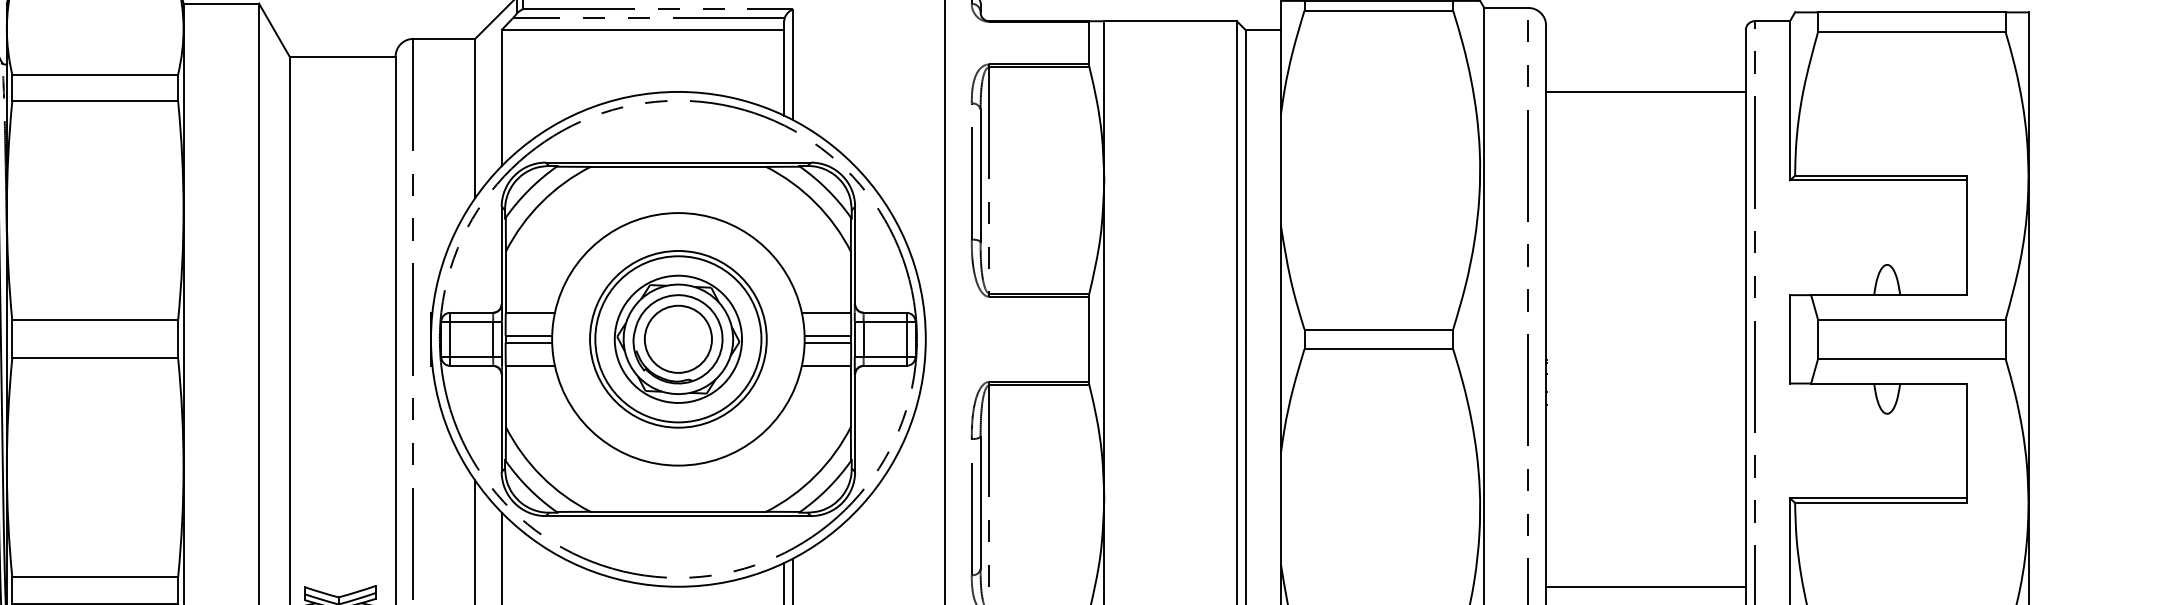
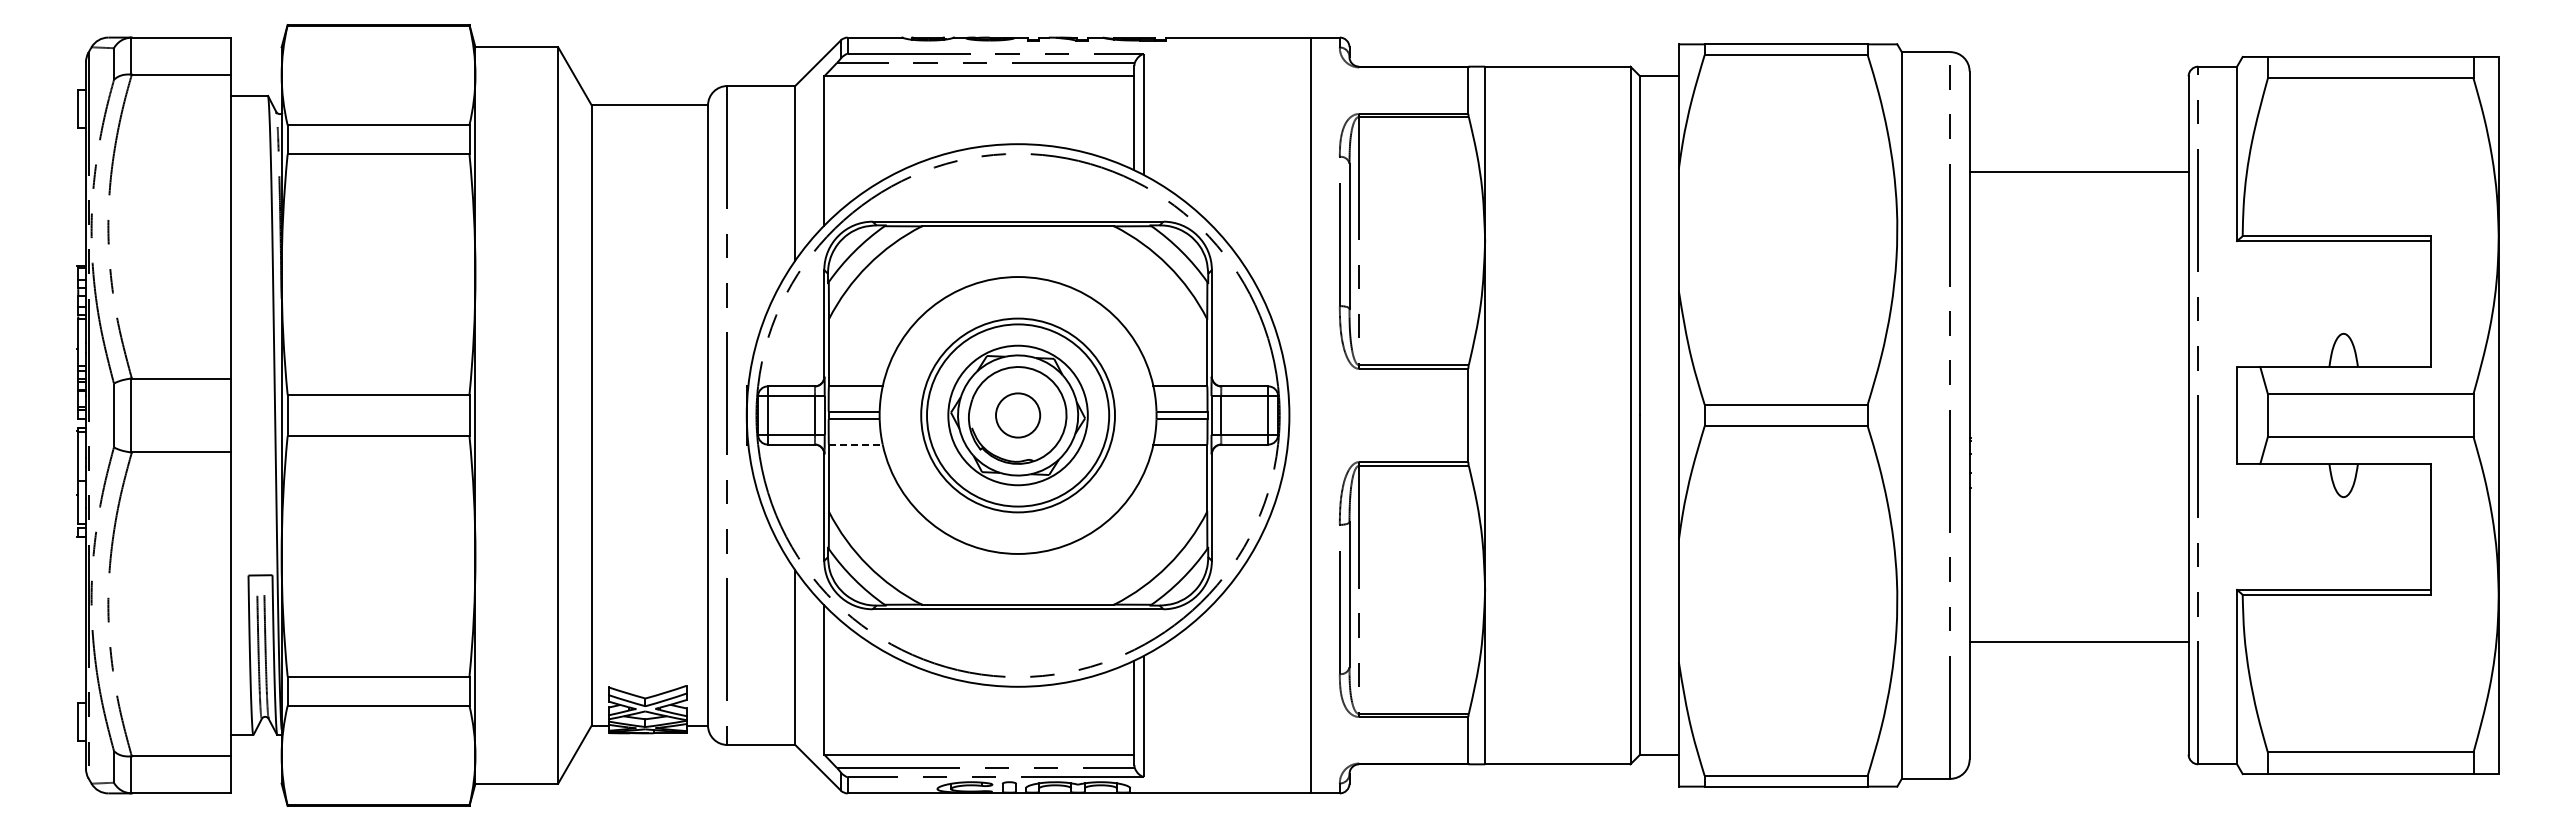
line: (1645, 92) -> (2078, 172), moved
circle: (677, 339) -> (1017, 415), size x0.6
line: (530, 365) -> (855, 444), solid -> dashed
line: (1645, 586) -> (2078, 641), moved

